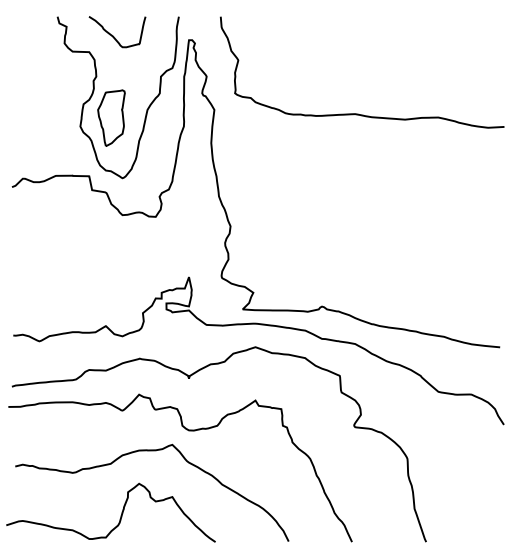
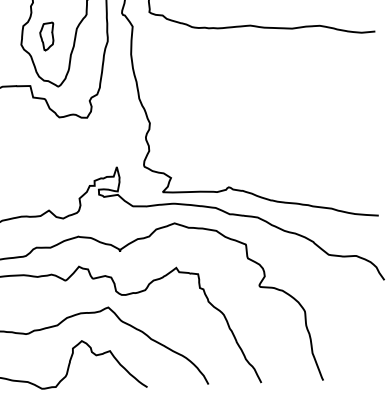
part: (111, 117) -> (47, 36), size x0.6

